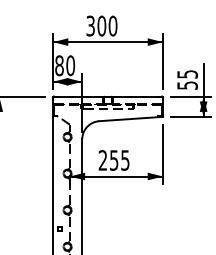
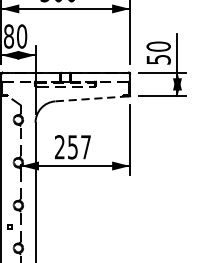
text: (187, 74) -> (158, 46), 55 -> 50
line: (129, 119) -> (90, 99), solid -> dashed
text: (125, 160) -> (86, 147), 255 -> 257

